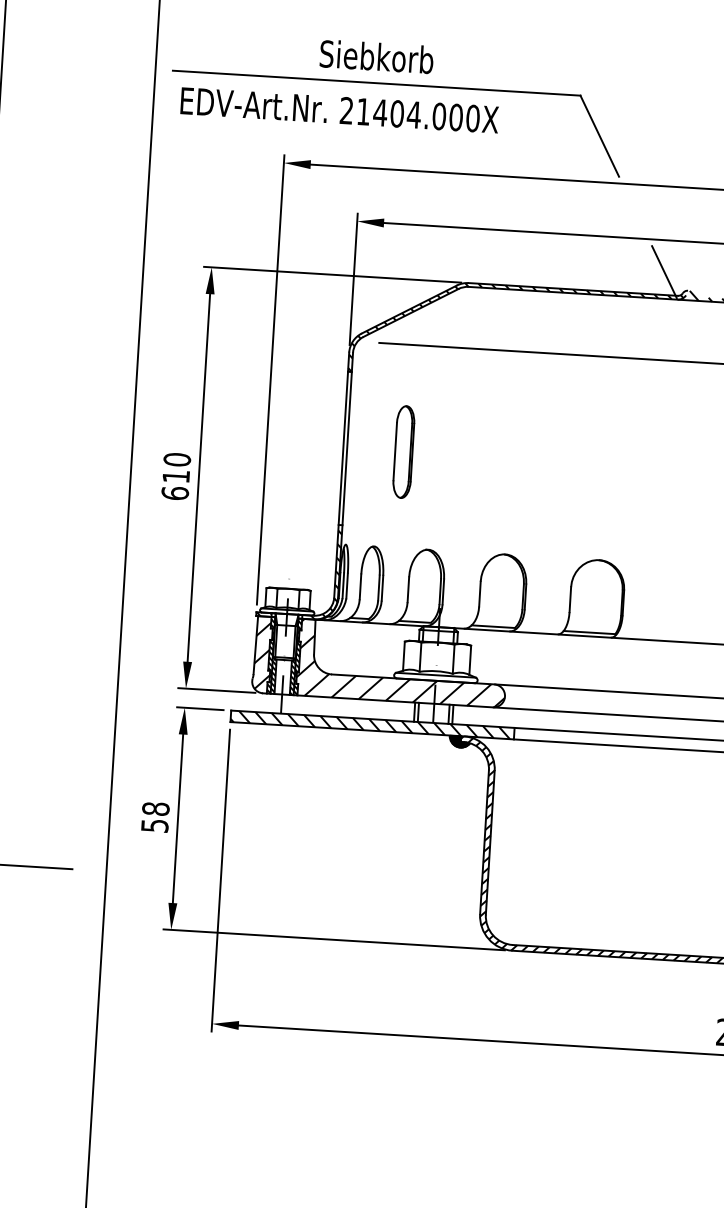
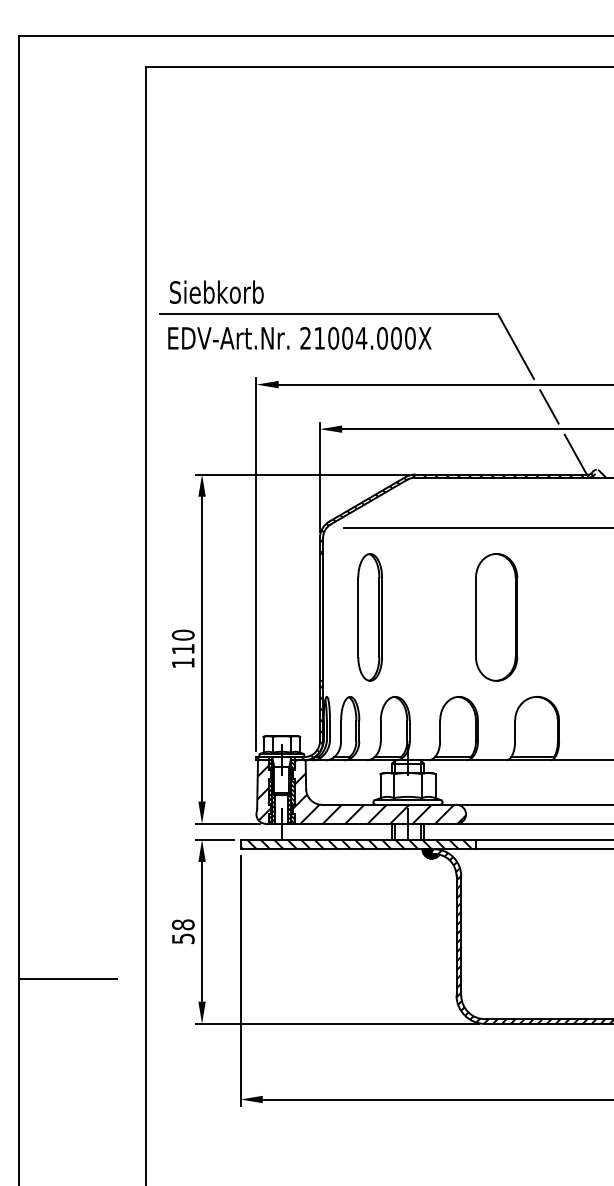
text: (376, 55) -> (216, 291), moved
text: (380, 111) -> (333, 337), 21404.000X -> 21004.000X
line: (635, 210) -> (549, 406), added
part: (403, 452) -> (369, 617), size x1.67
part: (556, 461) -> (496, 617), added
text: (174, 492) -> (182, 662), 610 -> 110

